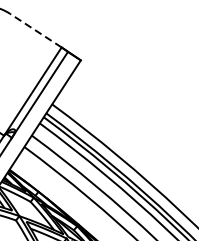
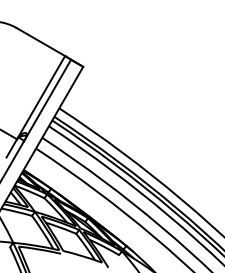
line: (35, 30) -> (40, 41), dashed -> solid

